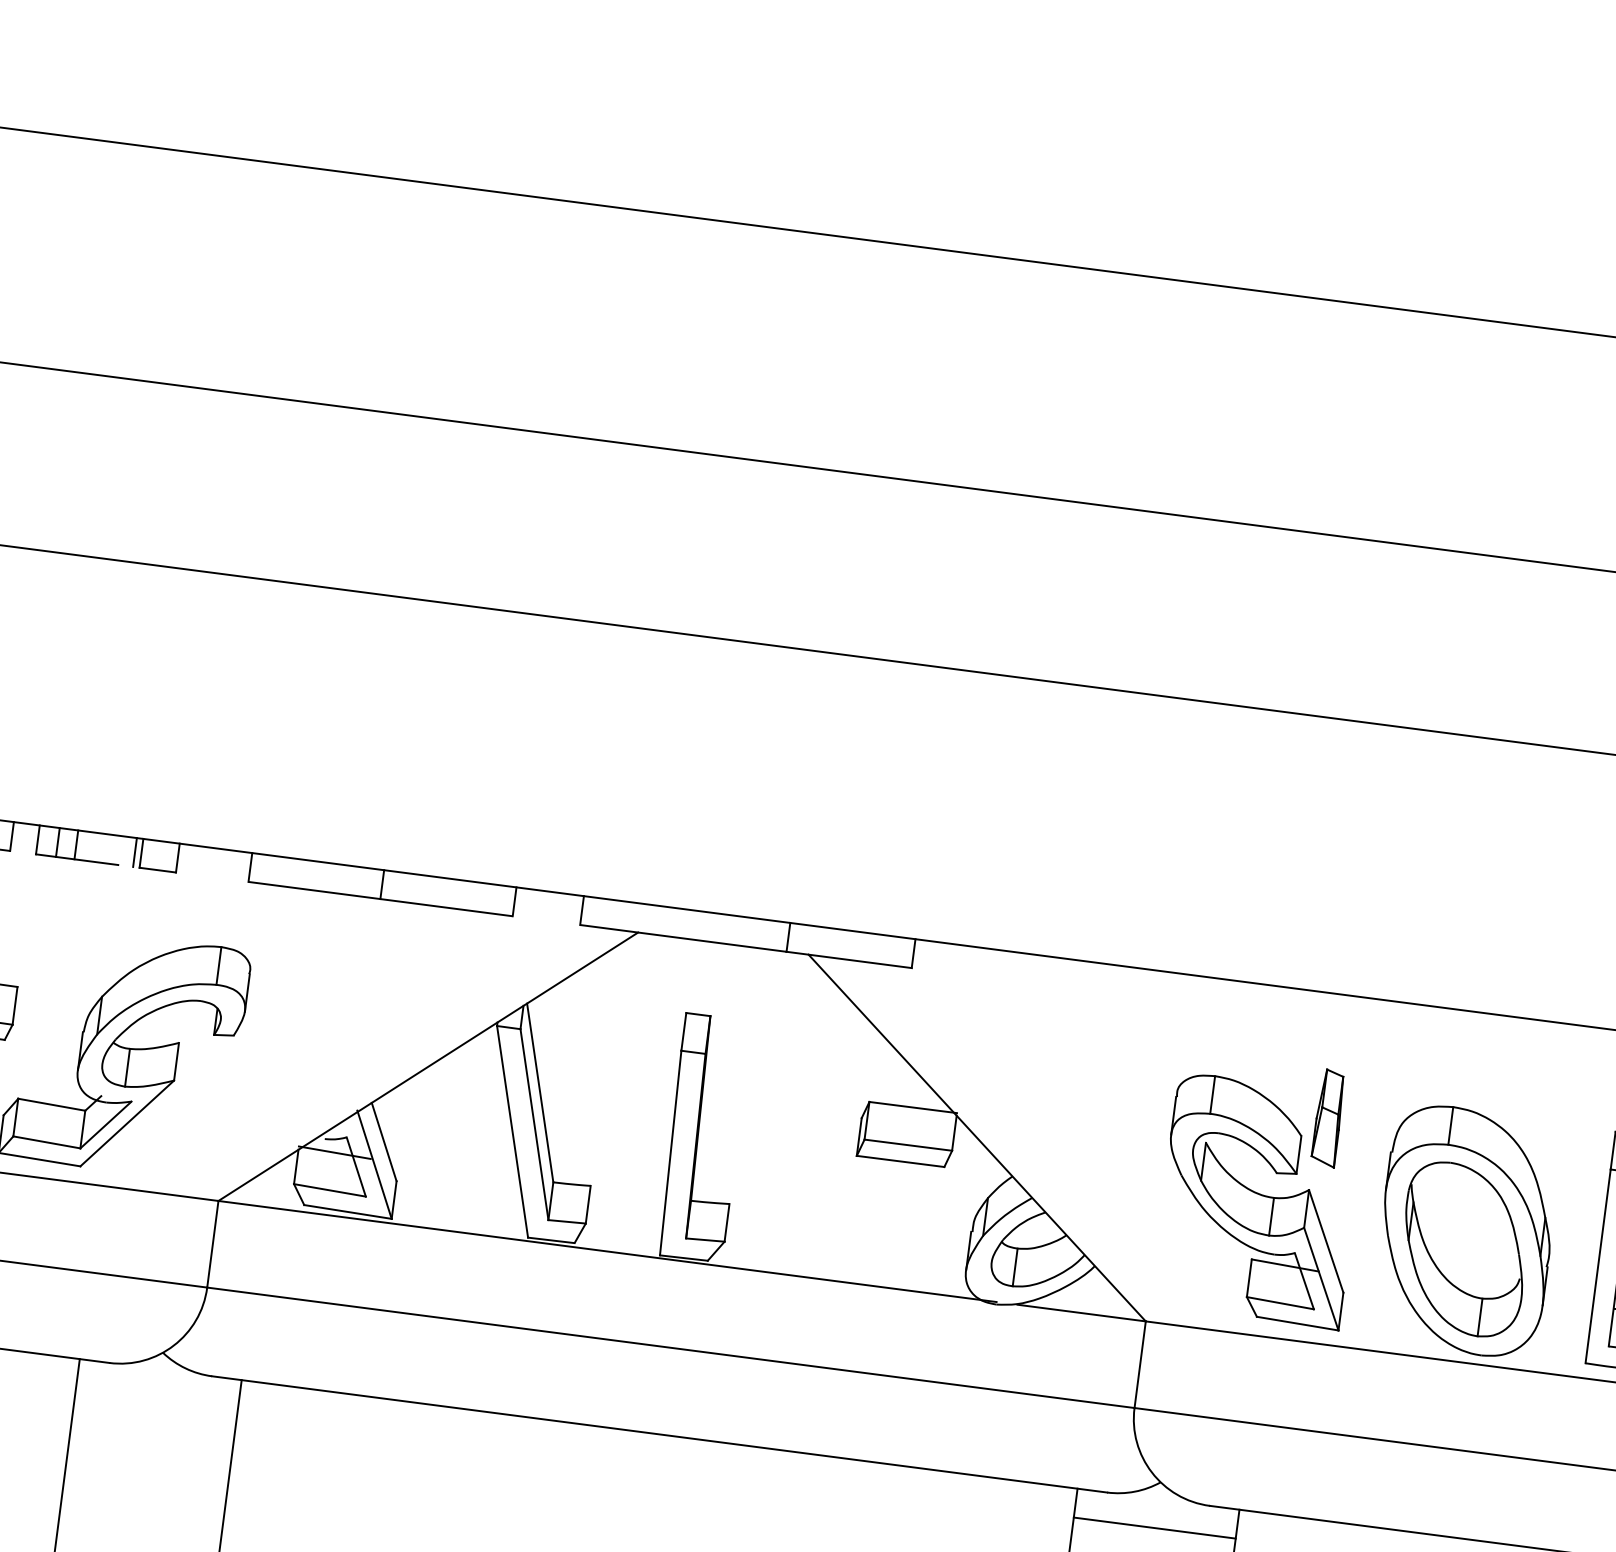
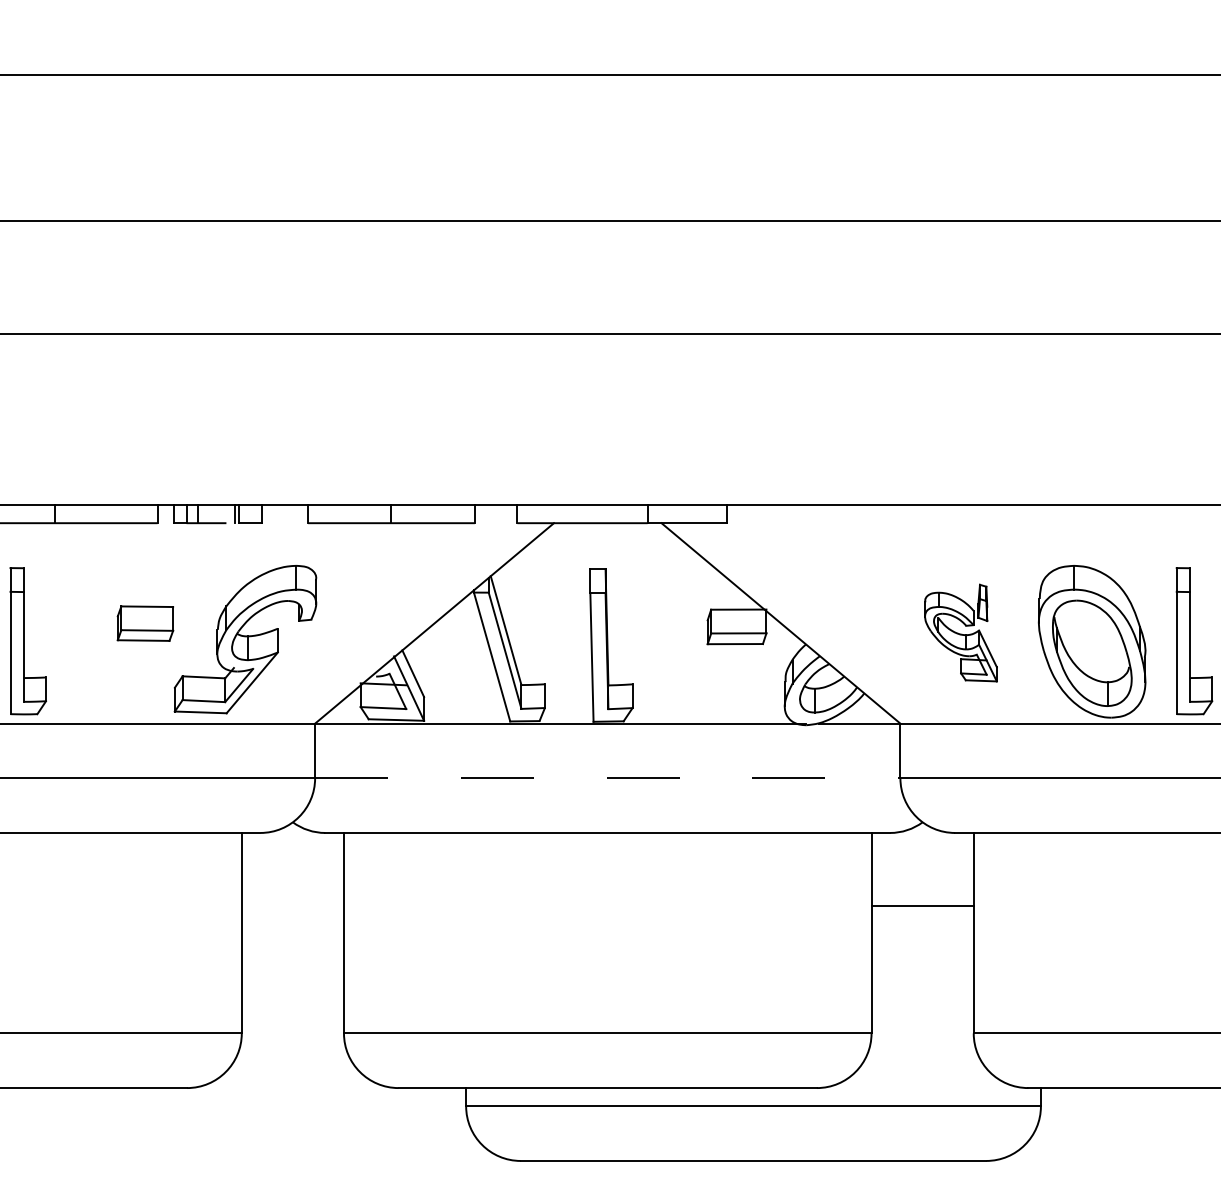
part: (1259, 1189) -> (960, 632), size x0.6
line: (670, 1348) -> (607, 778), solid -> dashed
line: (1154, 1528) -> (922, 851), removed

